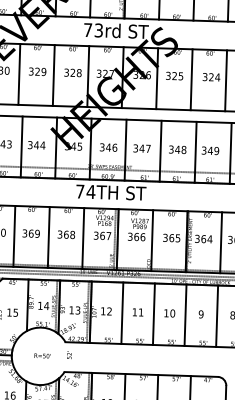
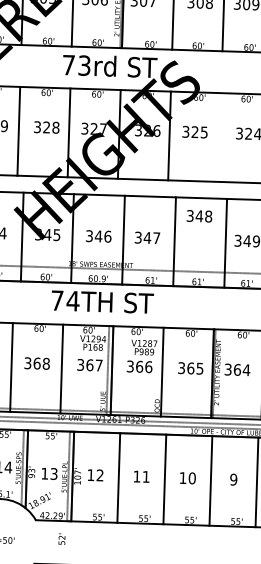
line: (191, 79) -> (219, 137), removed
text: (177, 149) -> (199, 215), moved
text: (69, 354) -> (62, 538), moved

